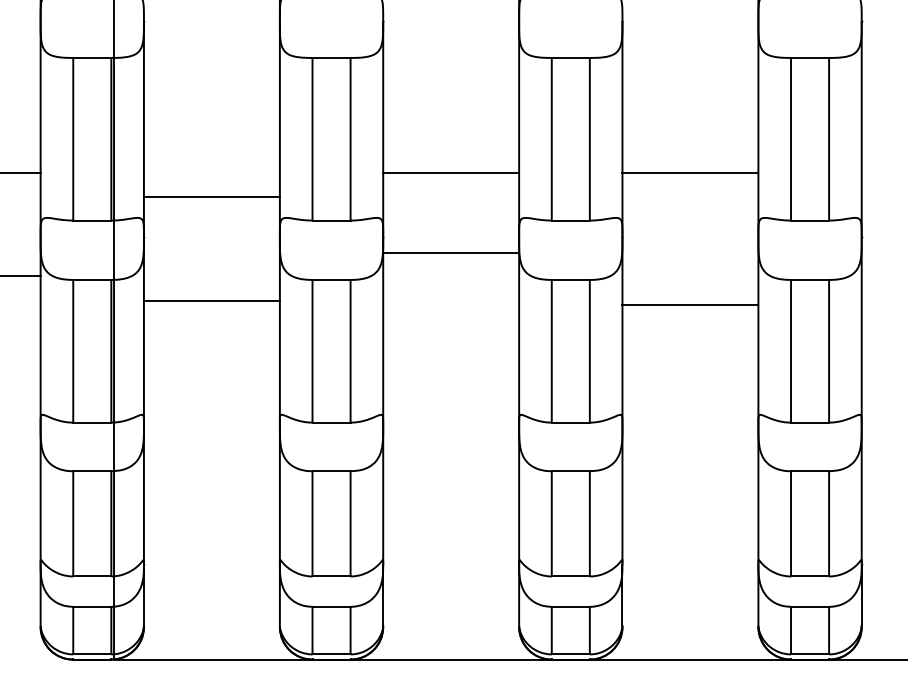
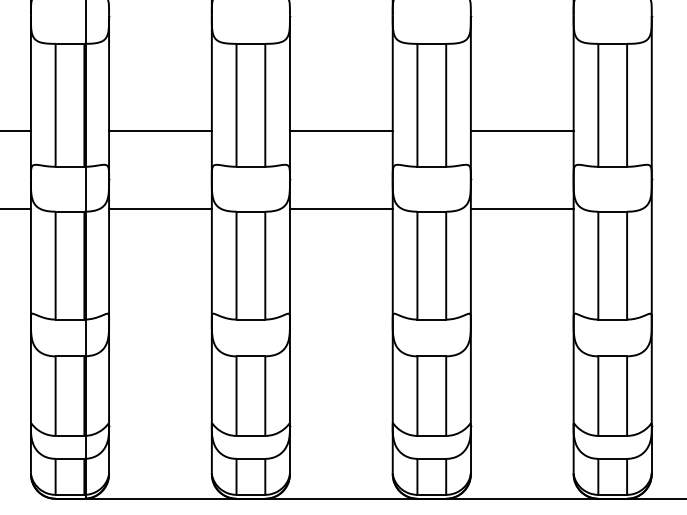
line: (211, 196) -> (160, 130), moved
line: (451, 252) -> (341, 208), moved
line: (211, 300) -> (160, 208), moved
line: (690, 304) -> (522, 208), moved

